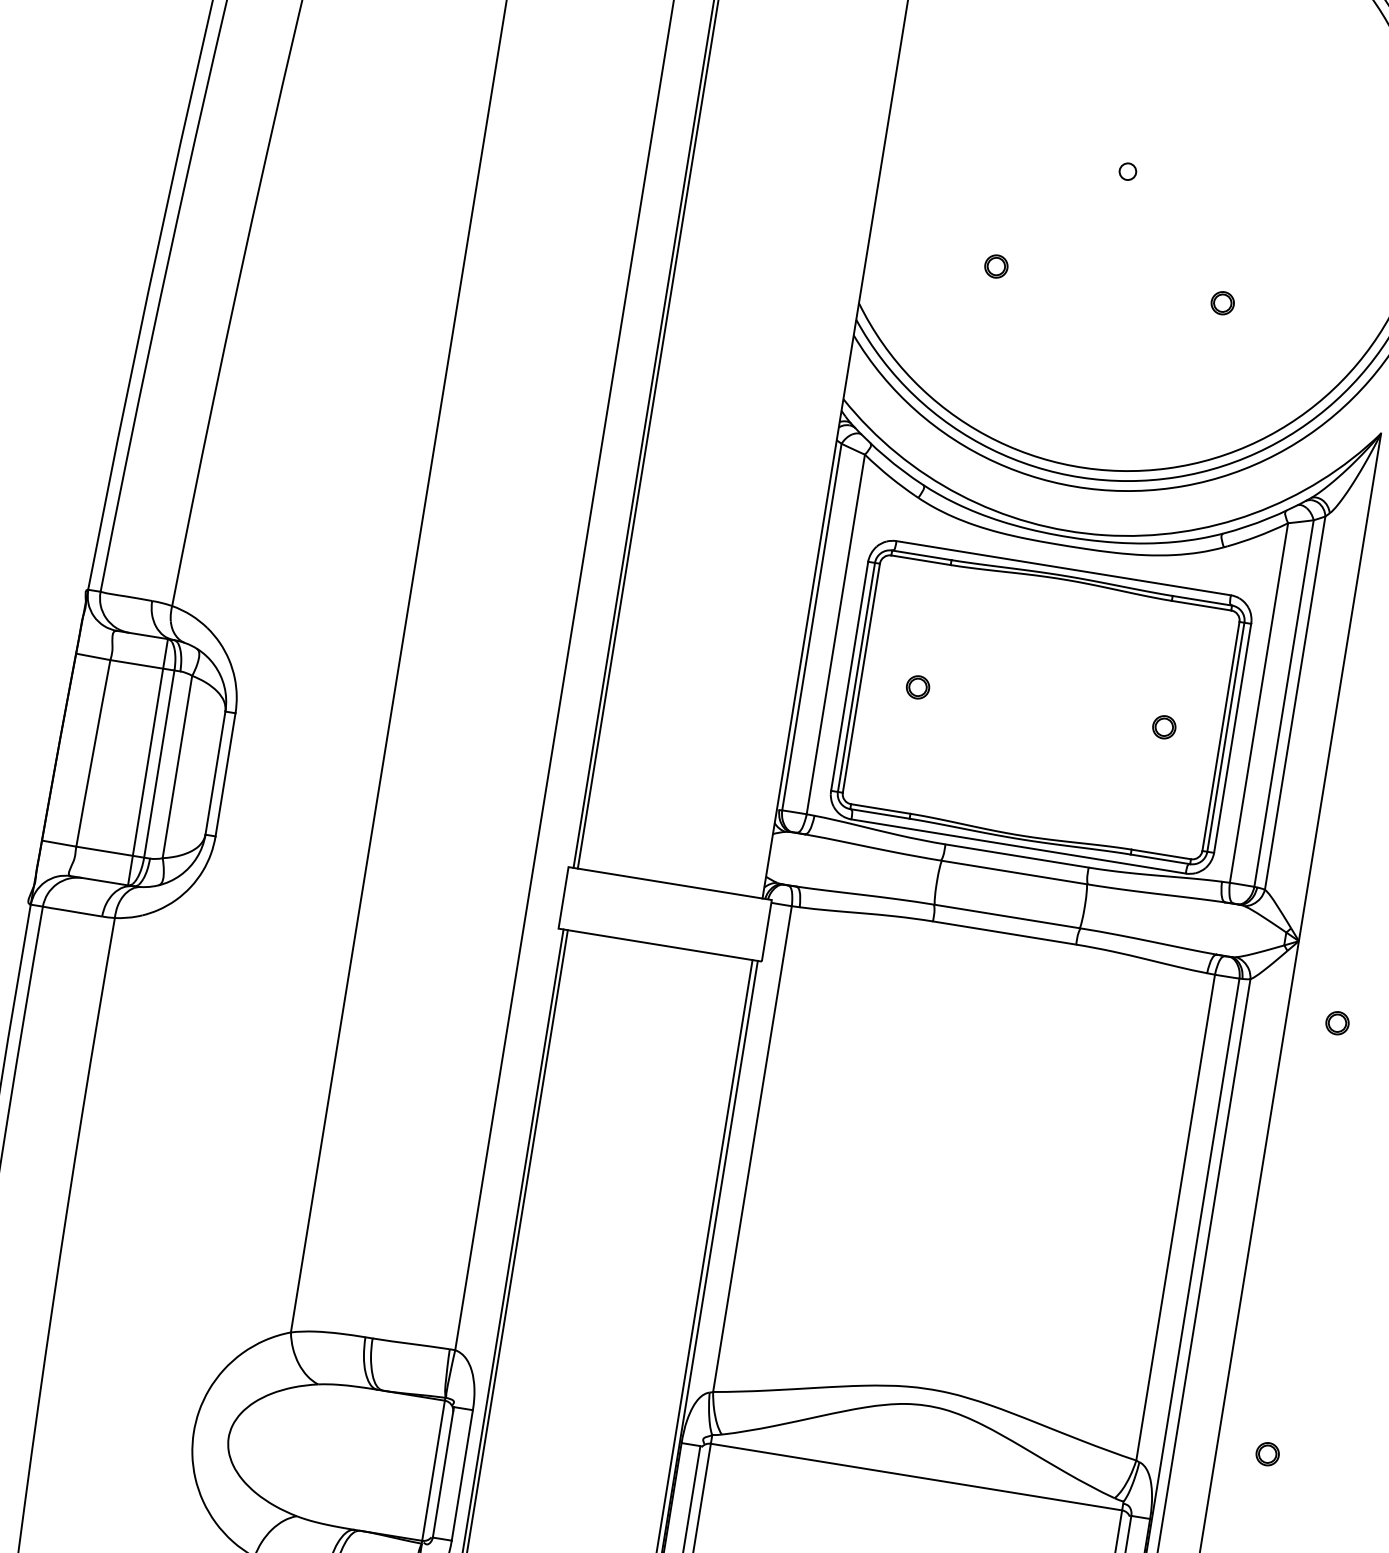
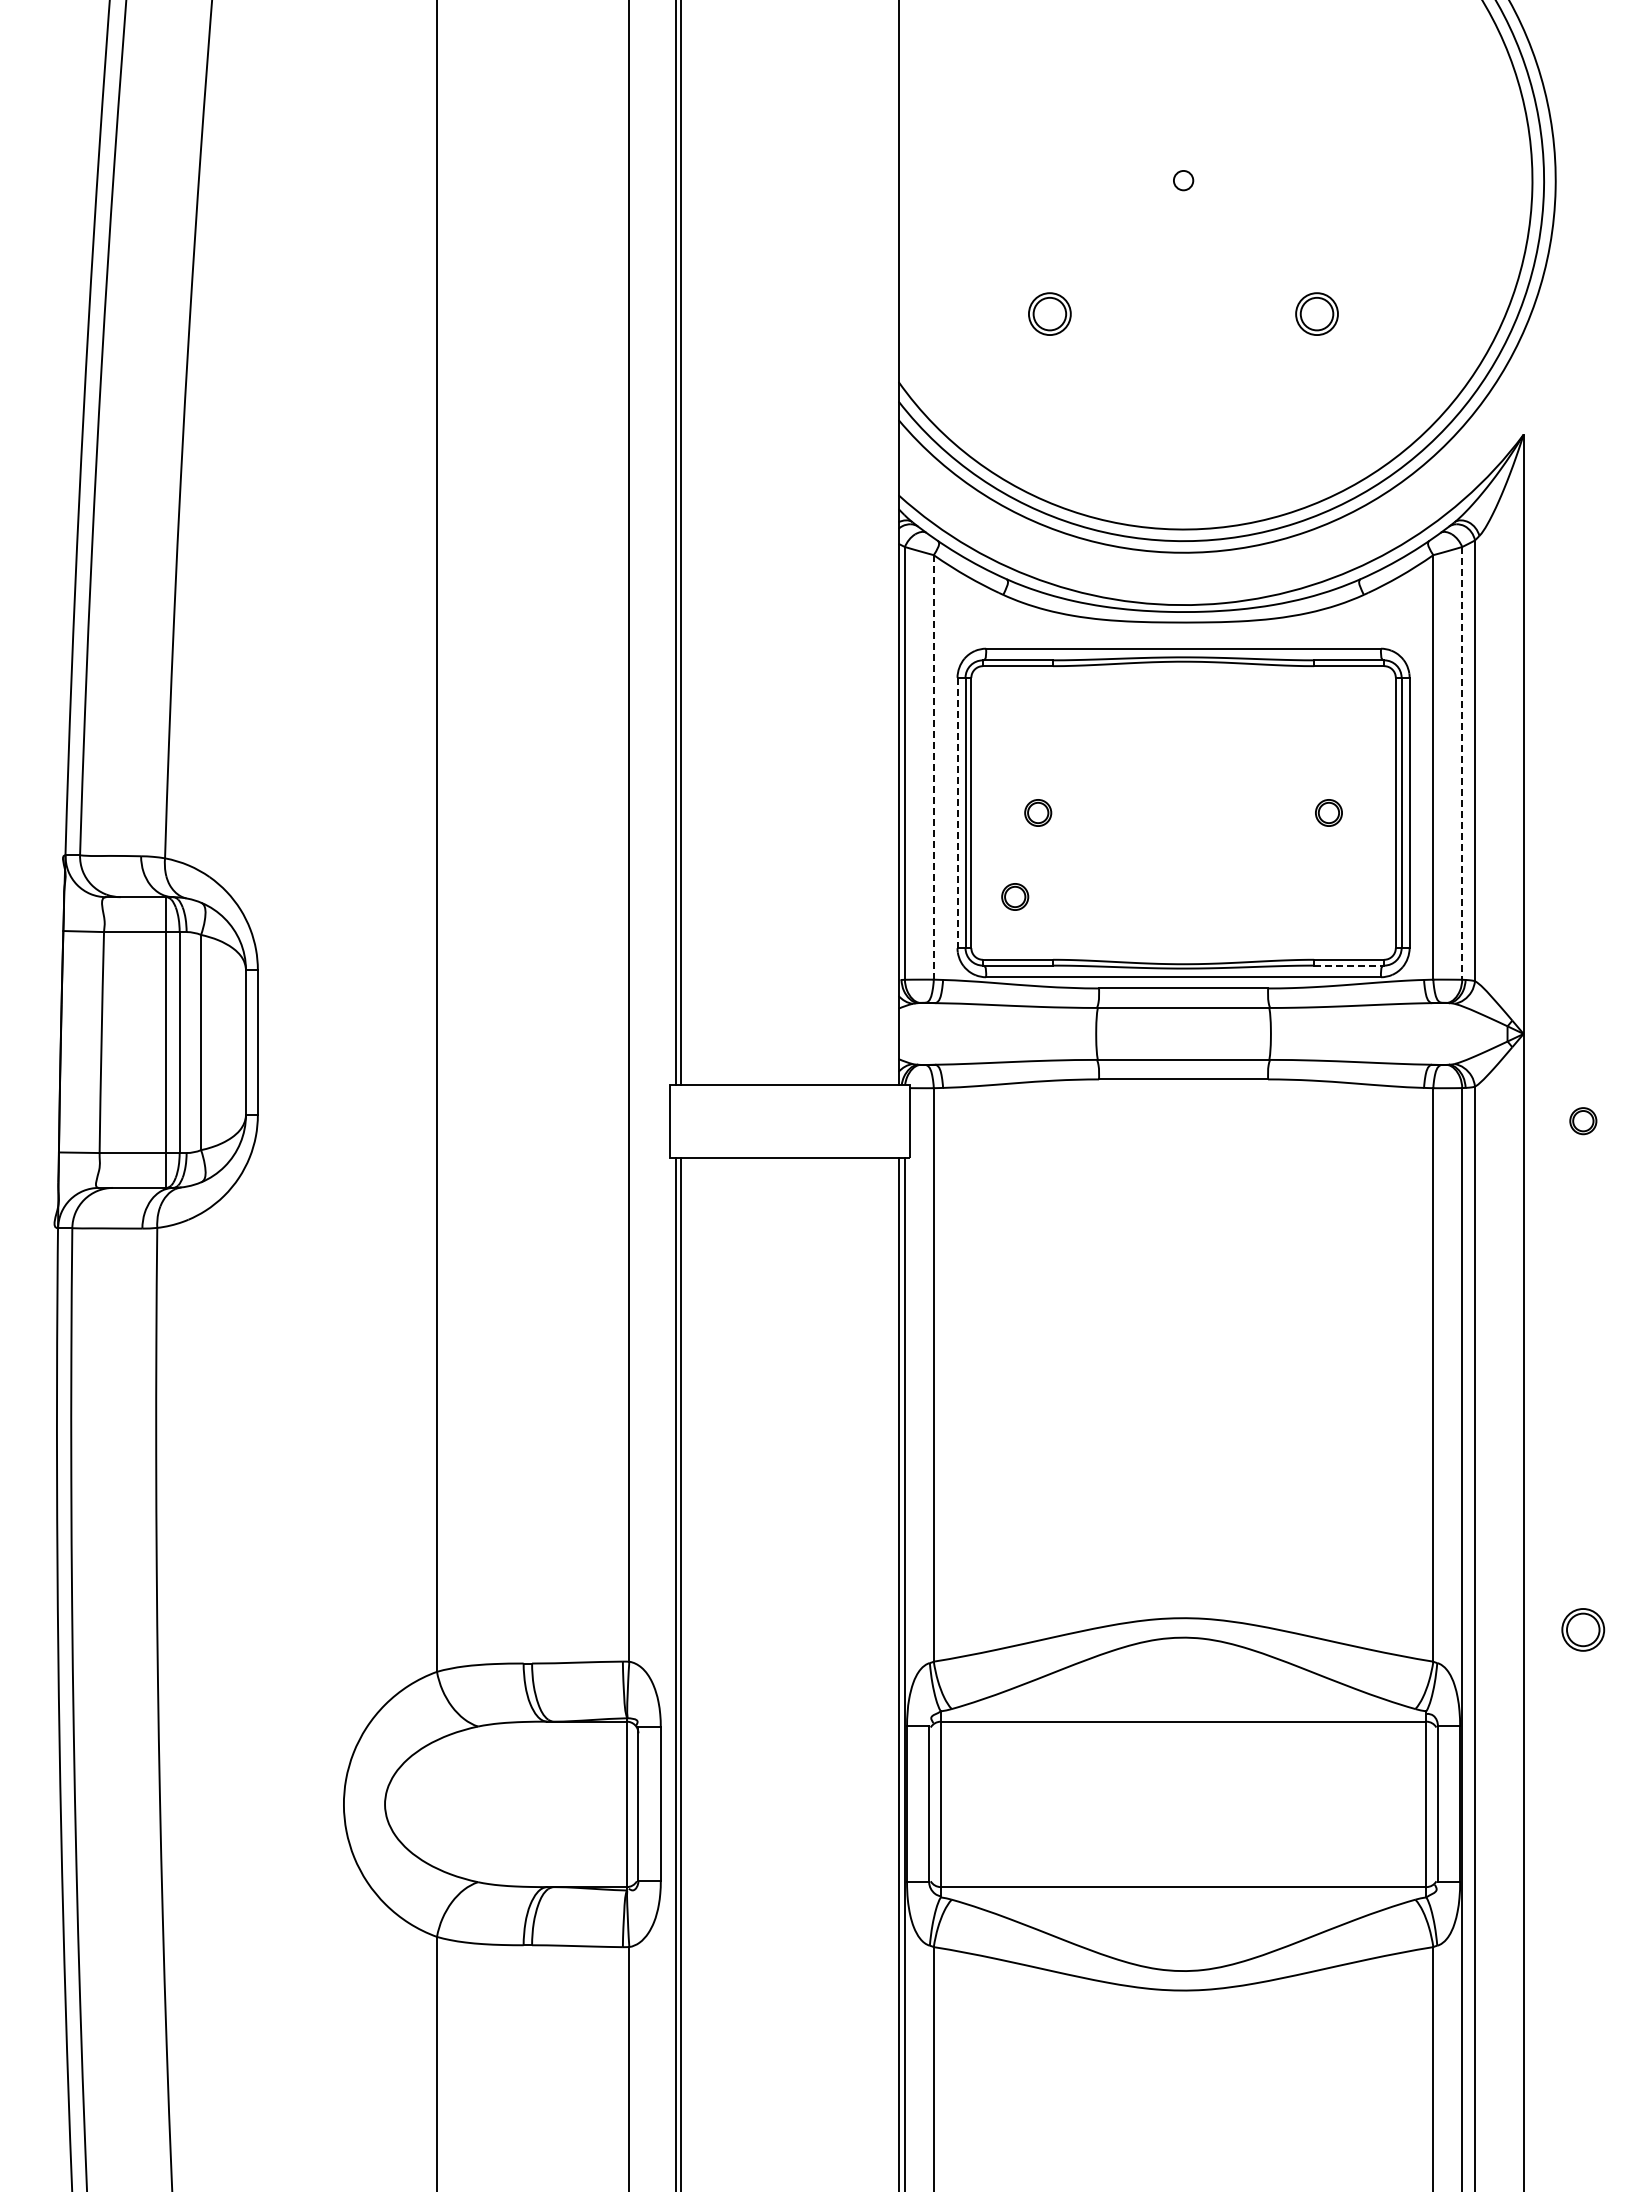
part: (995, 266) -> (1049, 314), size x1.6
part: (1223, 303) -> (1317, 314), size x1.6
line: (835, 634) -> (933, 767), solid -> dashed
line: (849, 676) -> (957, 813), solid -> dashed
line: (1284, 703) -> (1462, 763), solid -> dashed
part: (887, 755) -> (1015, 896), added
line: (1160, 859) -> (1349, 965), solid -> dashed
part: (1267, 1453) -> (1583, 1629), size x1.6

